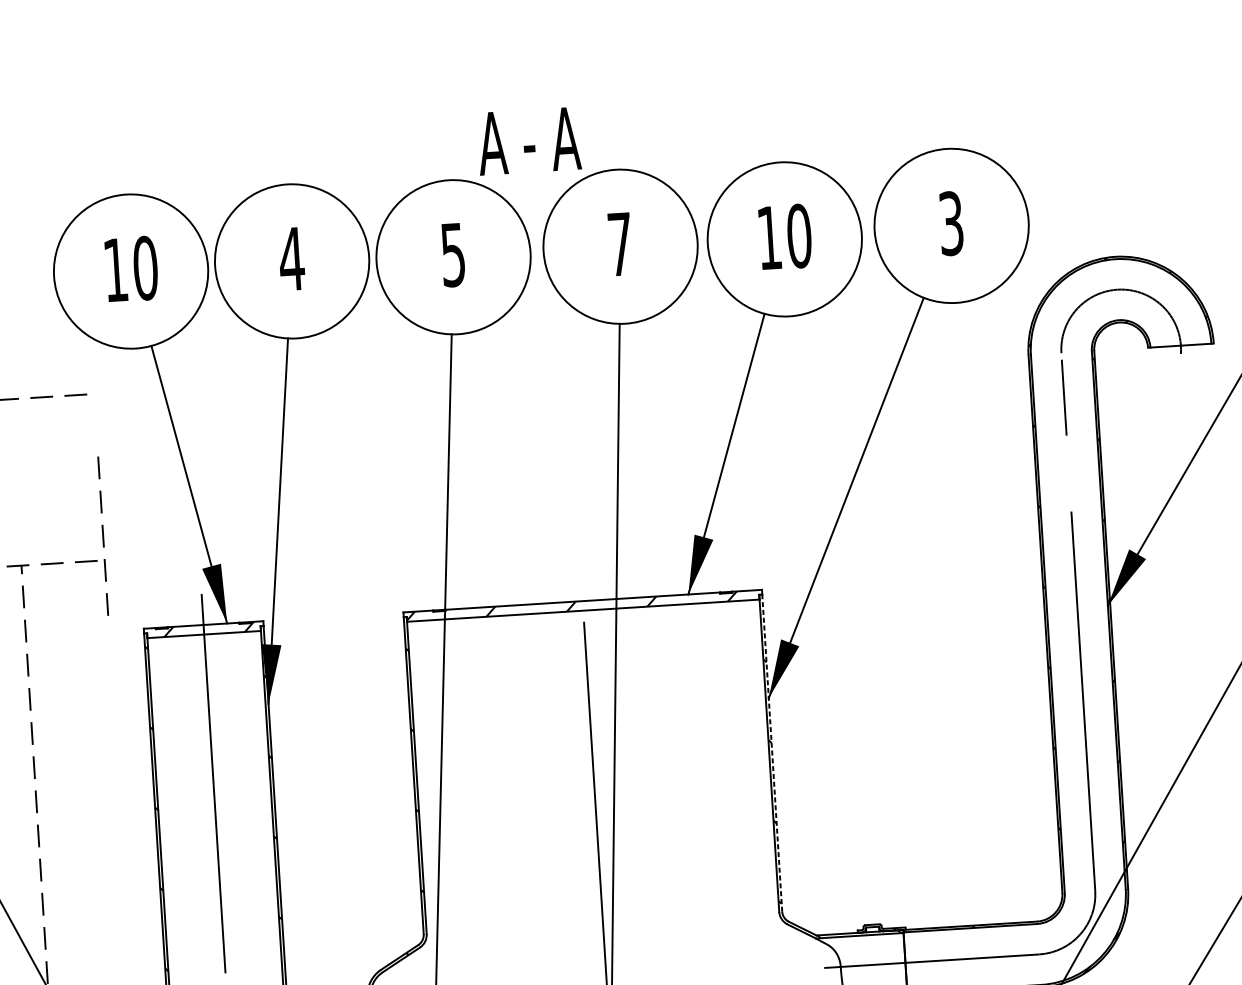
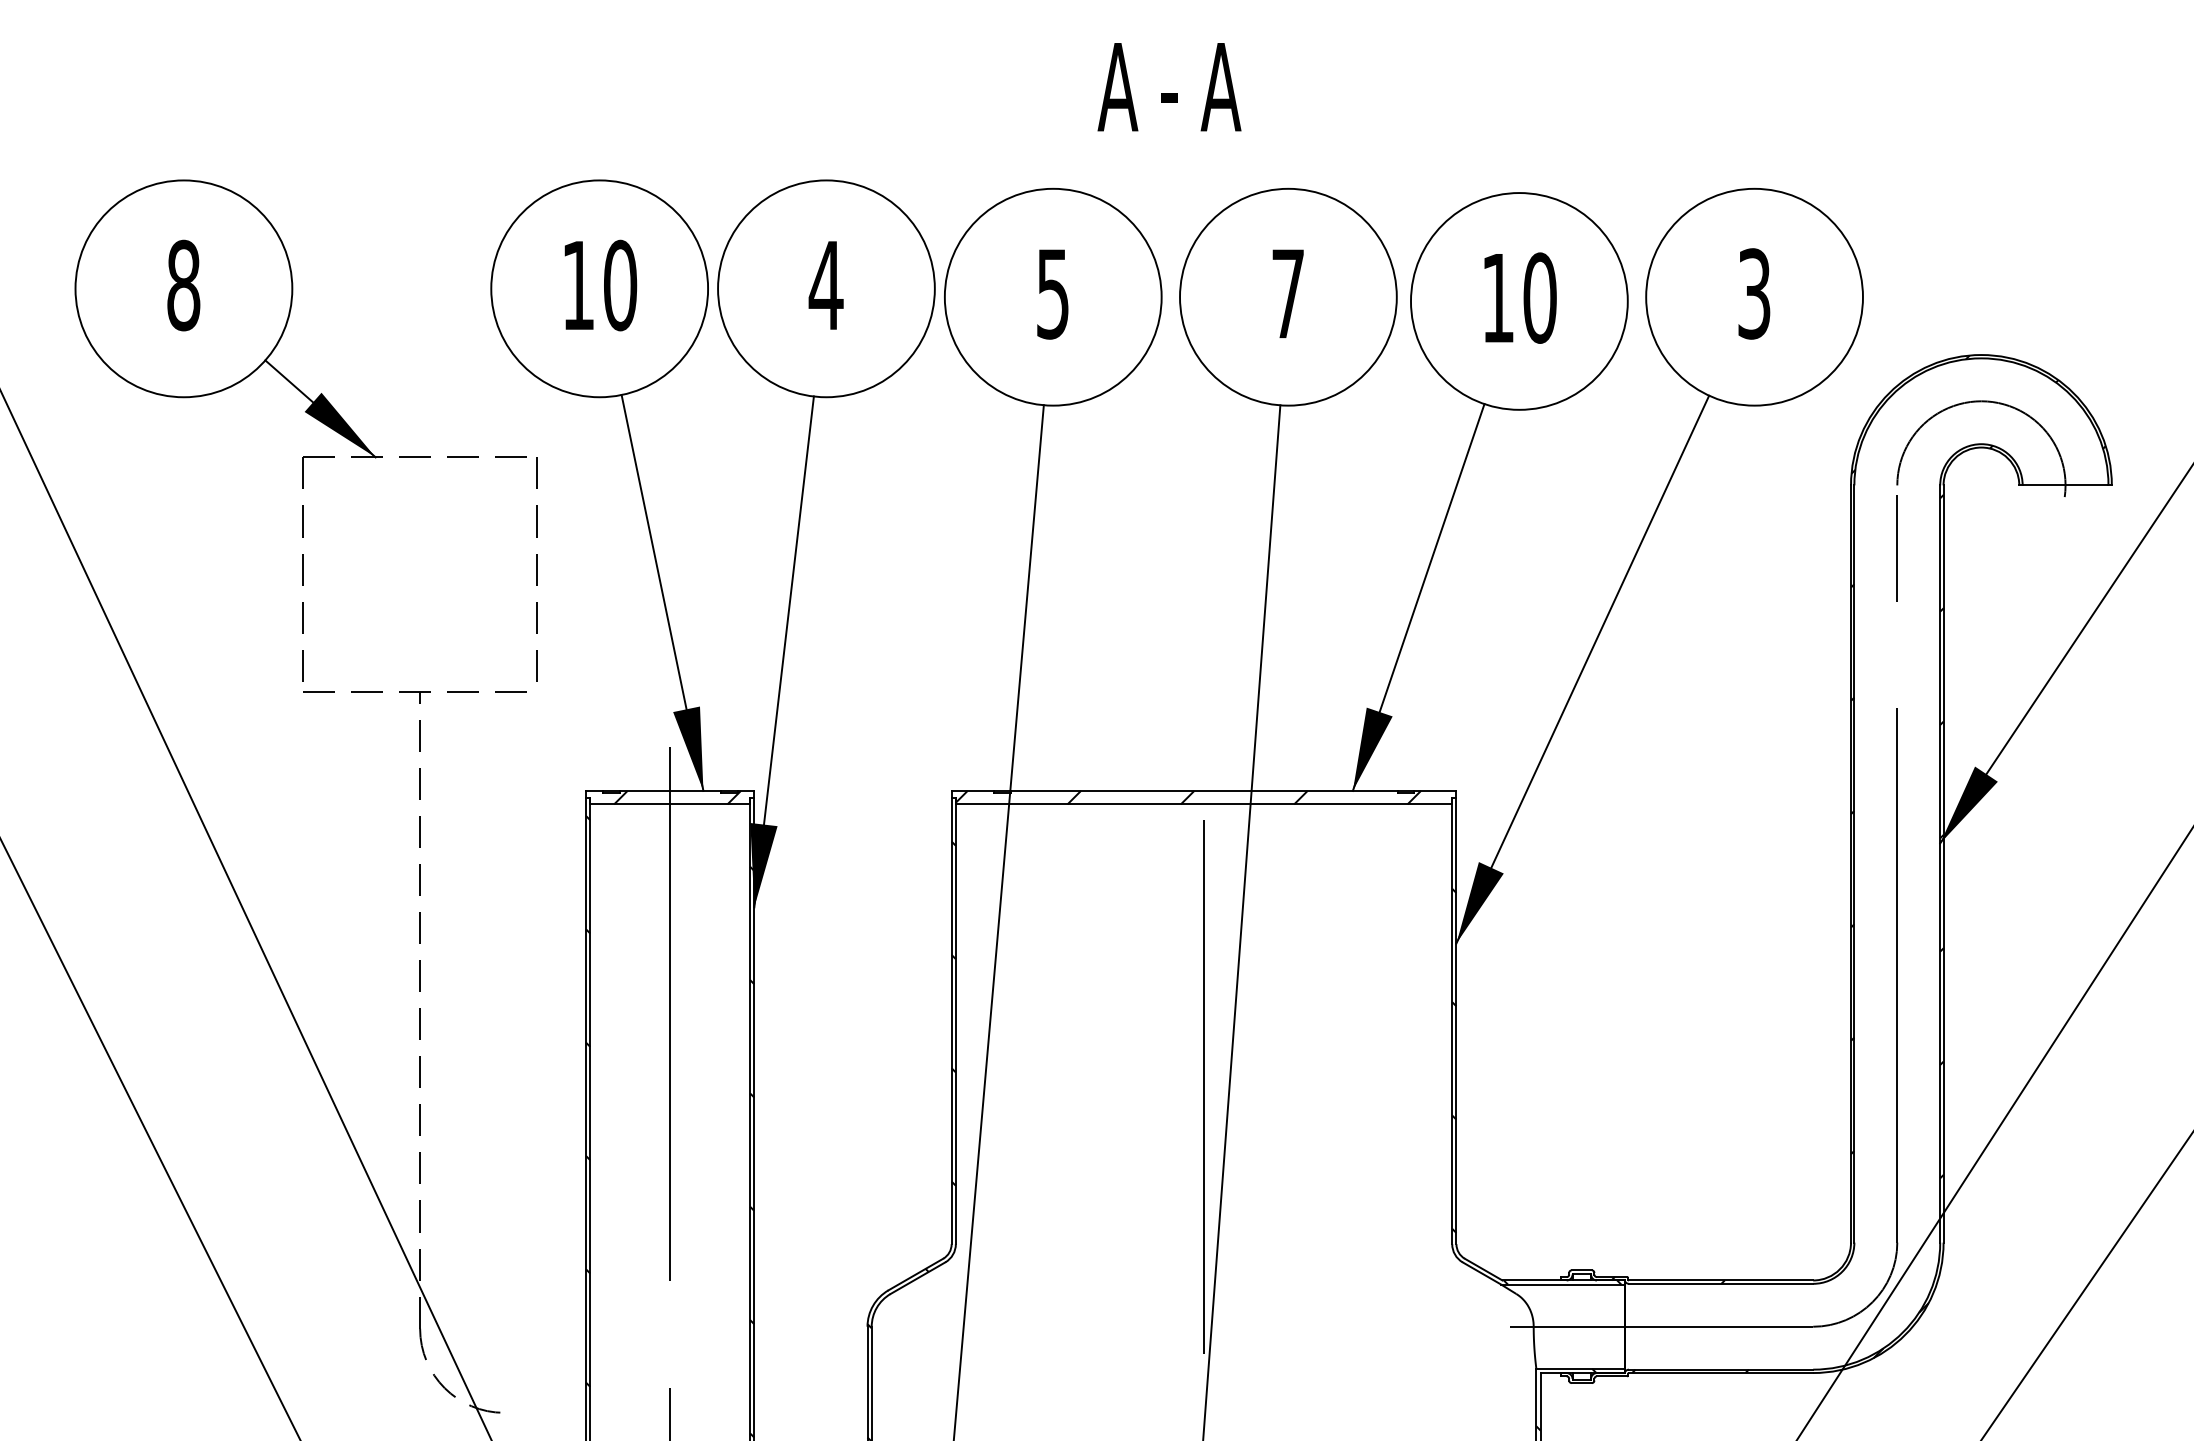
text: (529, 141) -> (1169, 87), moved
line: (102, 536) -> (536, 569), moved
line: (772, 752) -> (1456, 1020), dashed -> solid

